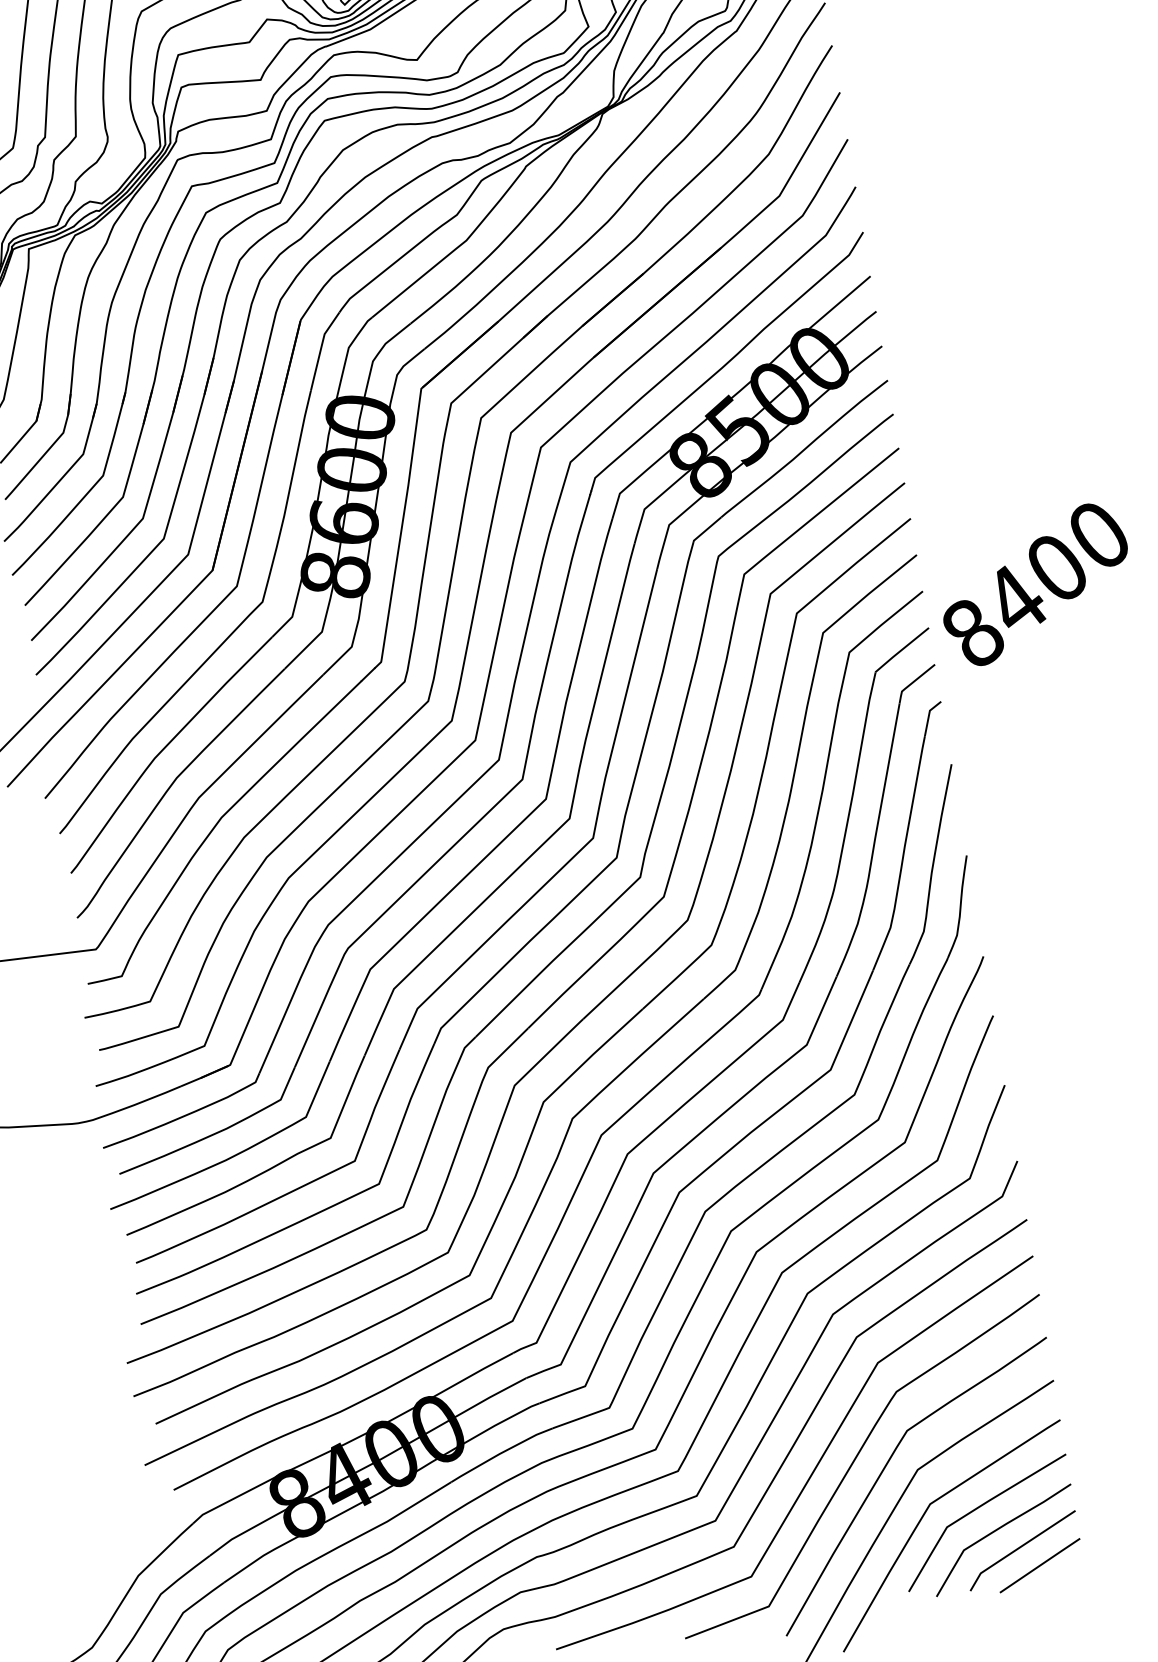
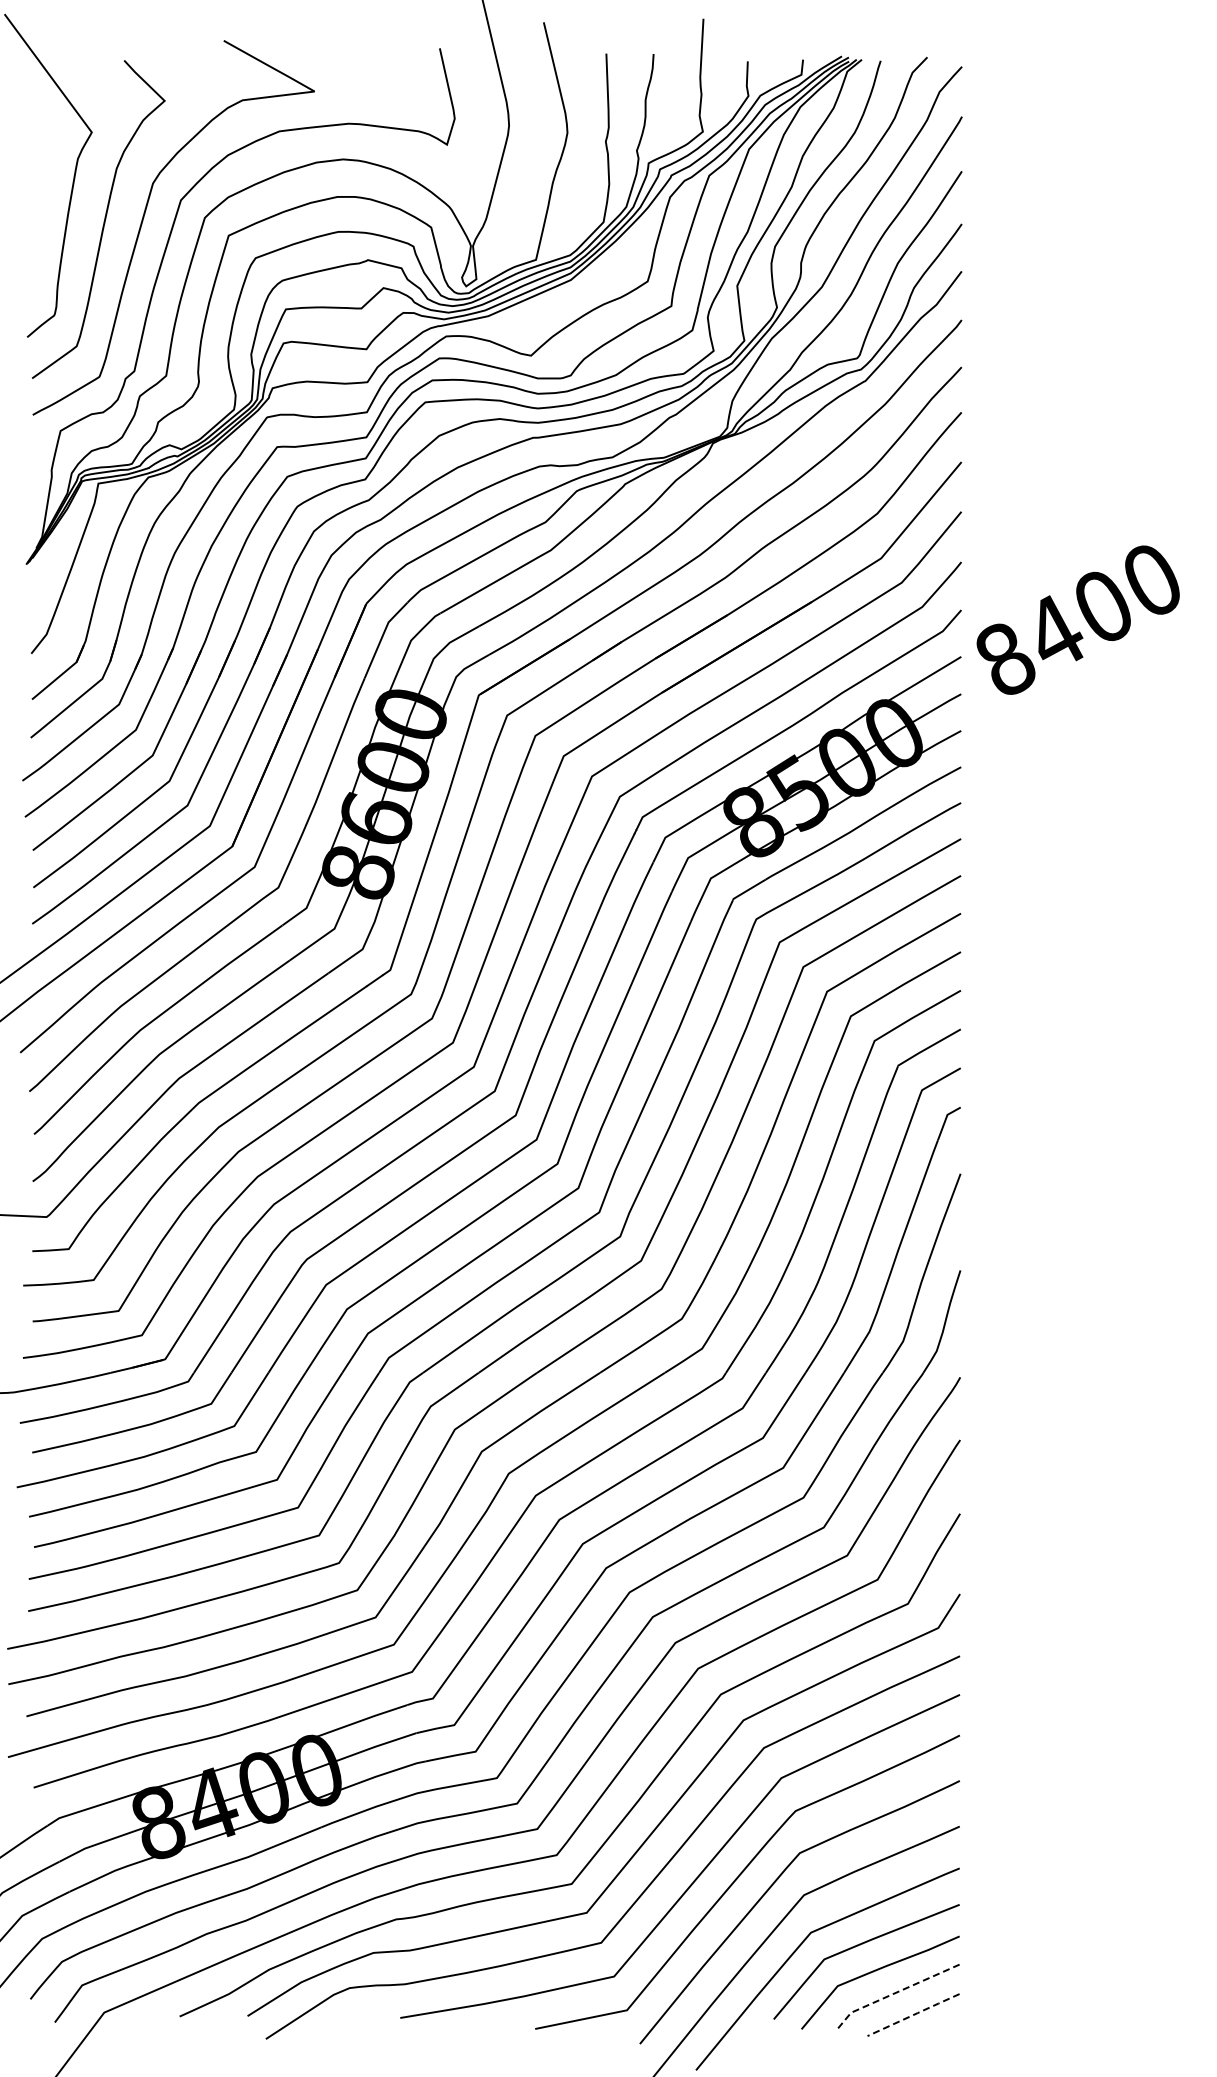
text: (1034, 584) -> (1077, 619), moved
line: (1018, 1548) -> (894, 1993), solid -> dashed
line: (1040, 1564) -> (914, 2014), solid -> dashed

